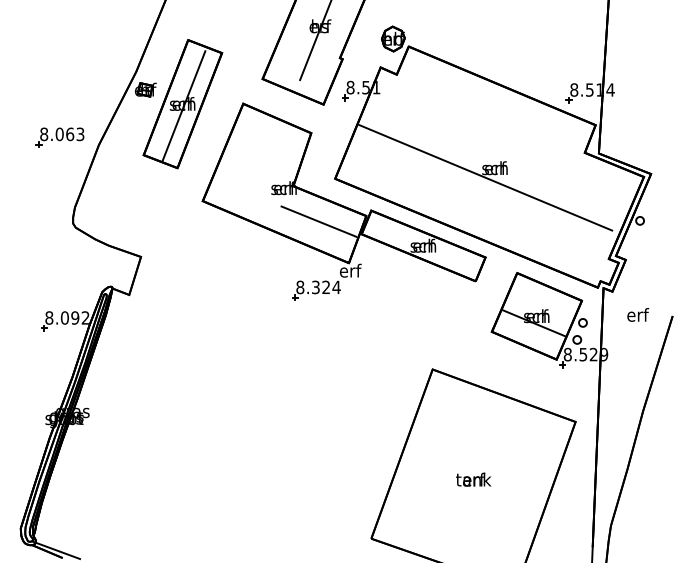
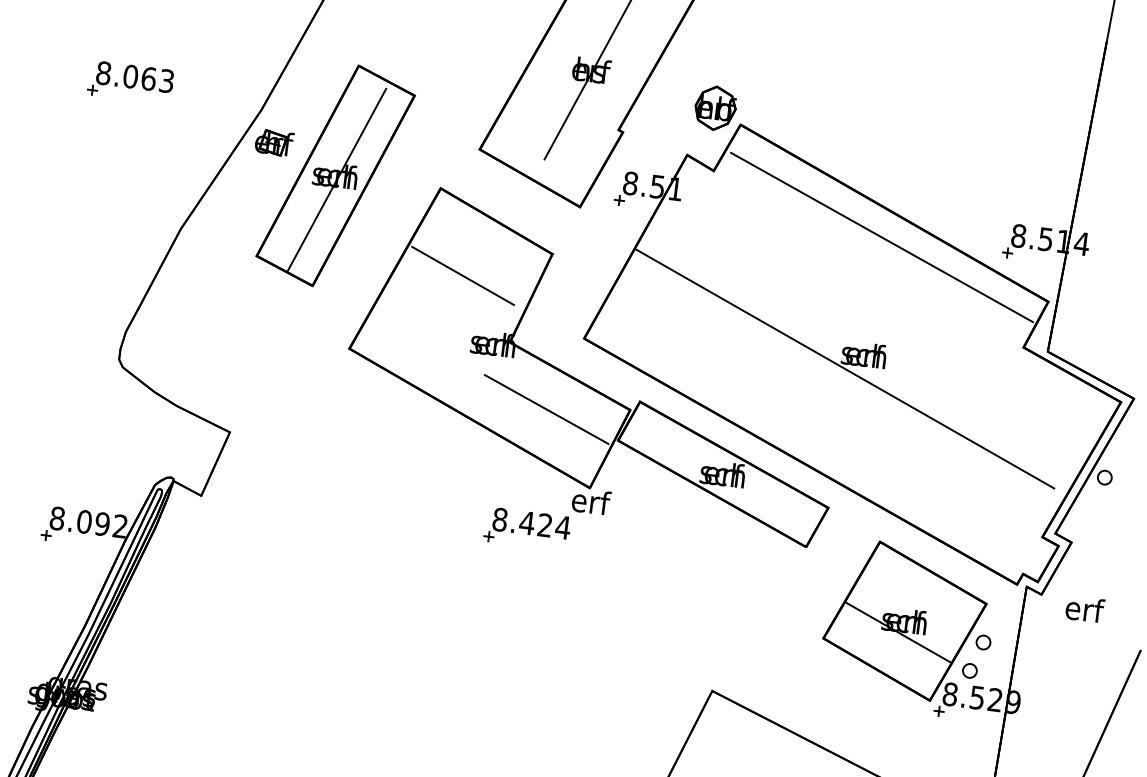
line: (496, 100) -> (881, 237), added
part: (59, 137) -> (129, 82), moved
line: (262, 151) -> (463, 275), added
text: (315, 287) -> (526, 523), 8.324 -> 8.424
text: (638, 314) -> (1085, 608), moved

